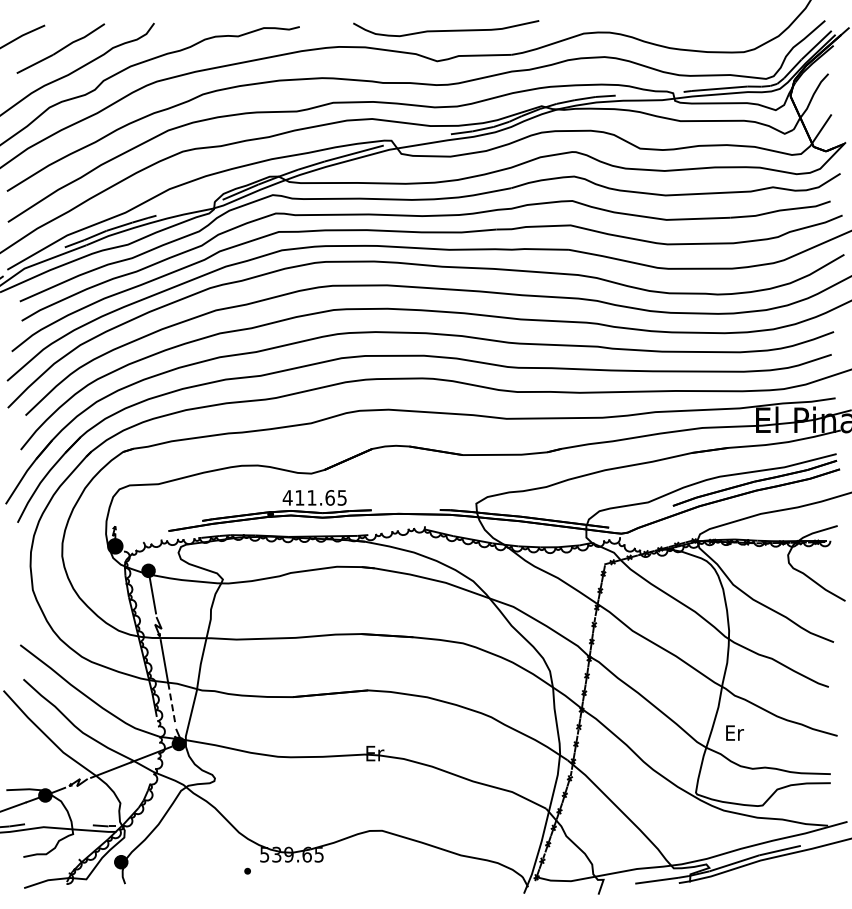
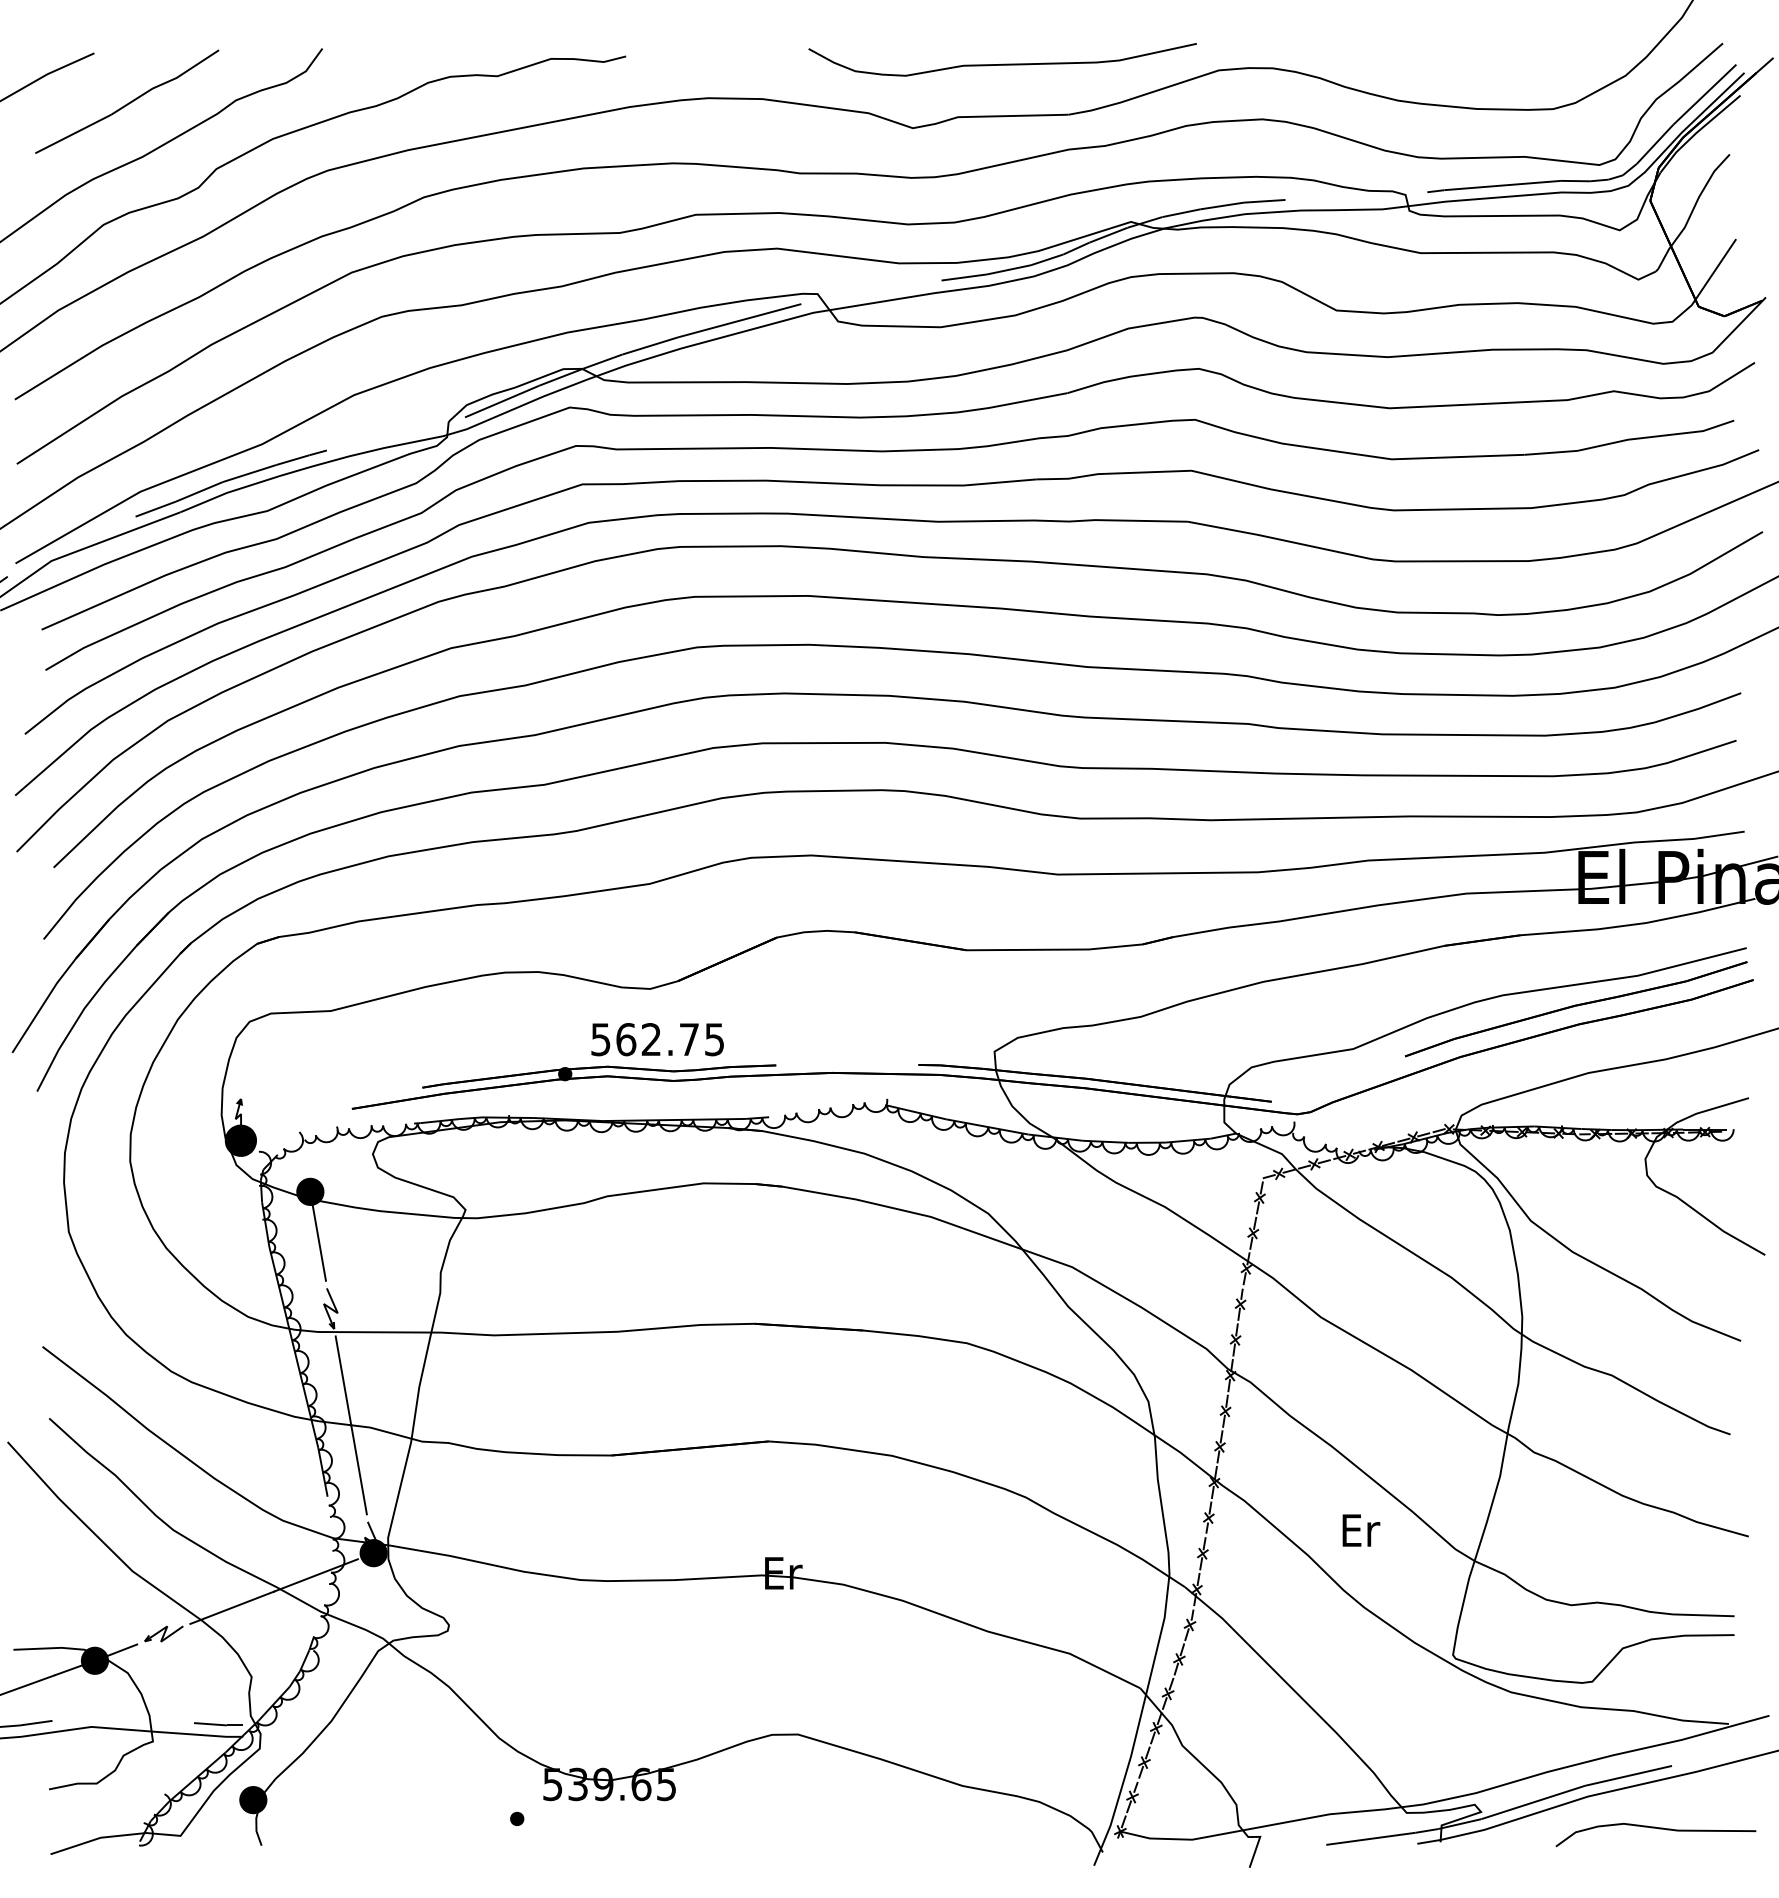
curve: (446, 30) -> (1003, 63), moved
text: (308, 497) -> (644, 1038), 411.65 -> 562.75
line: (171, 704) -> (358, 1470), dashed -> solid
text: (734, 732) -> (1360, 1529), moved
curve: (793, 876) -> (1656, 1829), added

